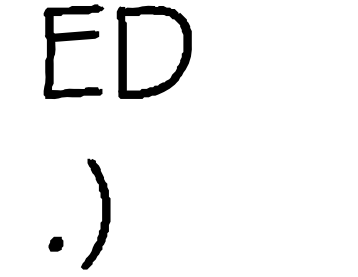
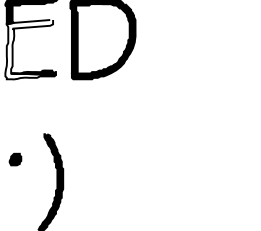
fill: (72, 64) -> (30, 49), removed
part: (55, 243) -> (15, 158), moved

